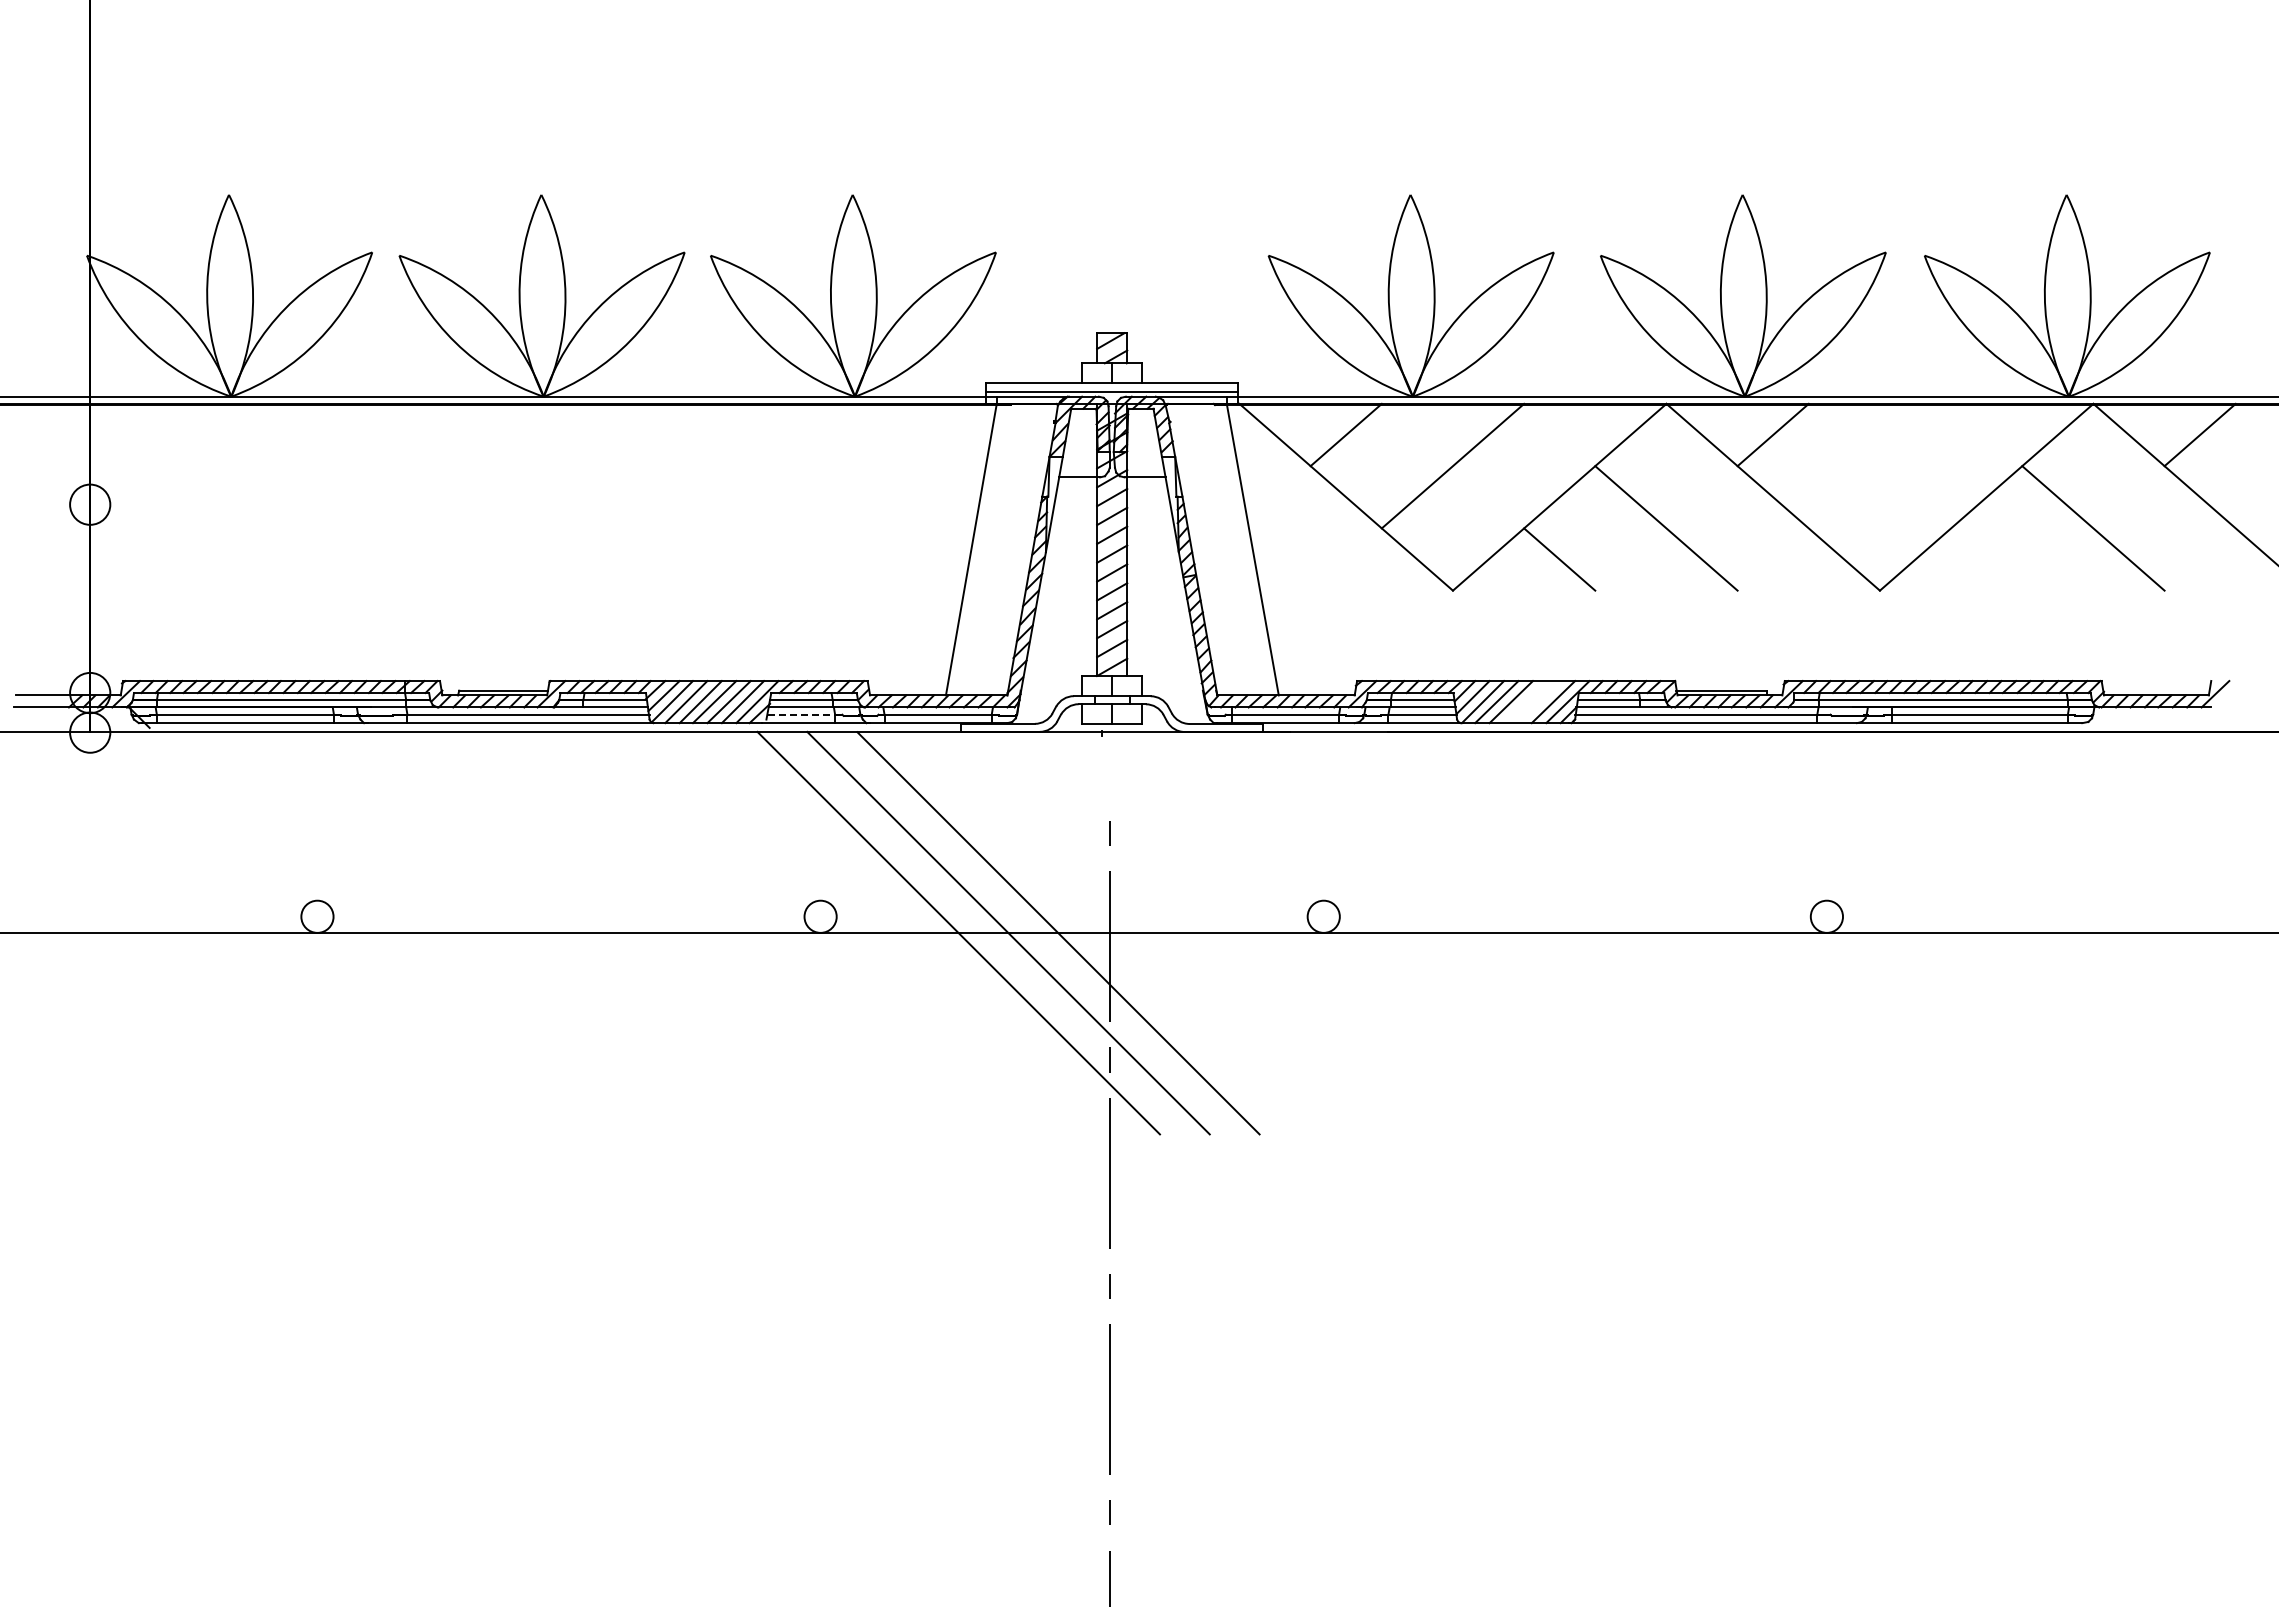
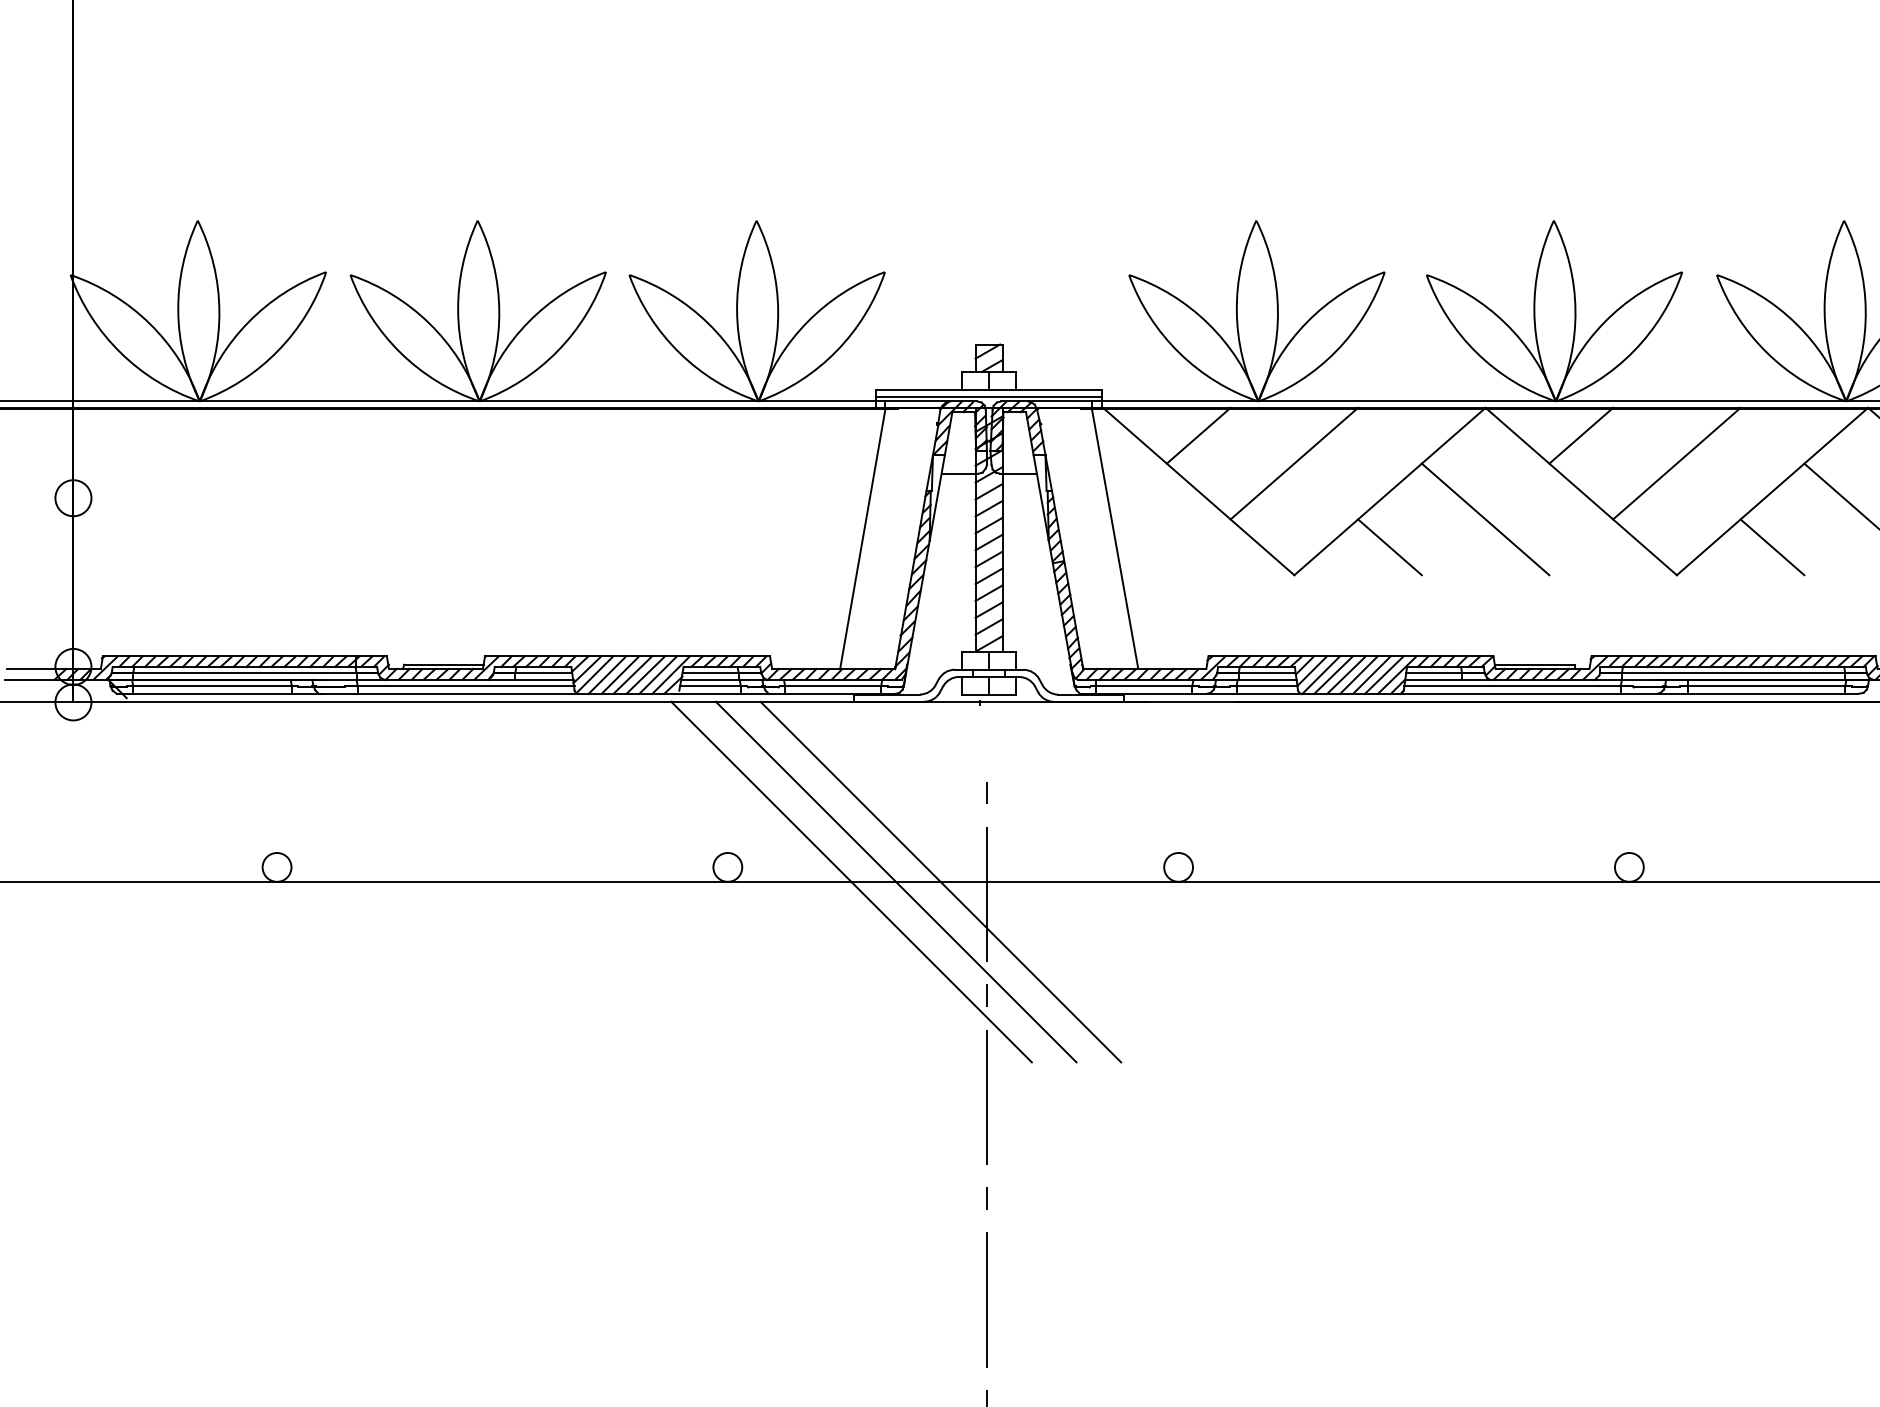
line: (1879, 465) -> (1676, 463), added
line: (1986, 559) -> (1772, 547), added
line: (1525, 702) -> (1359, 675), added
line: (1539, 702) -> (1371, 675), added
line: (801, 714) -> (710, 686), dashed -> solid

